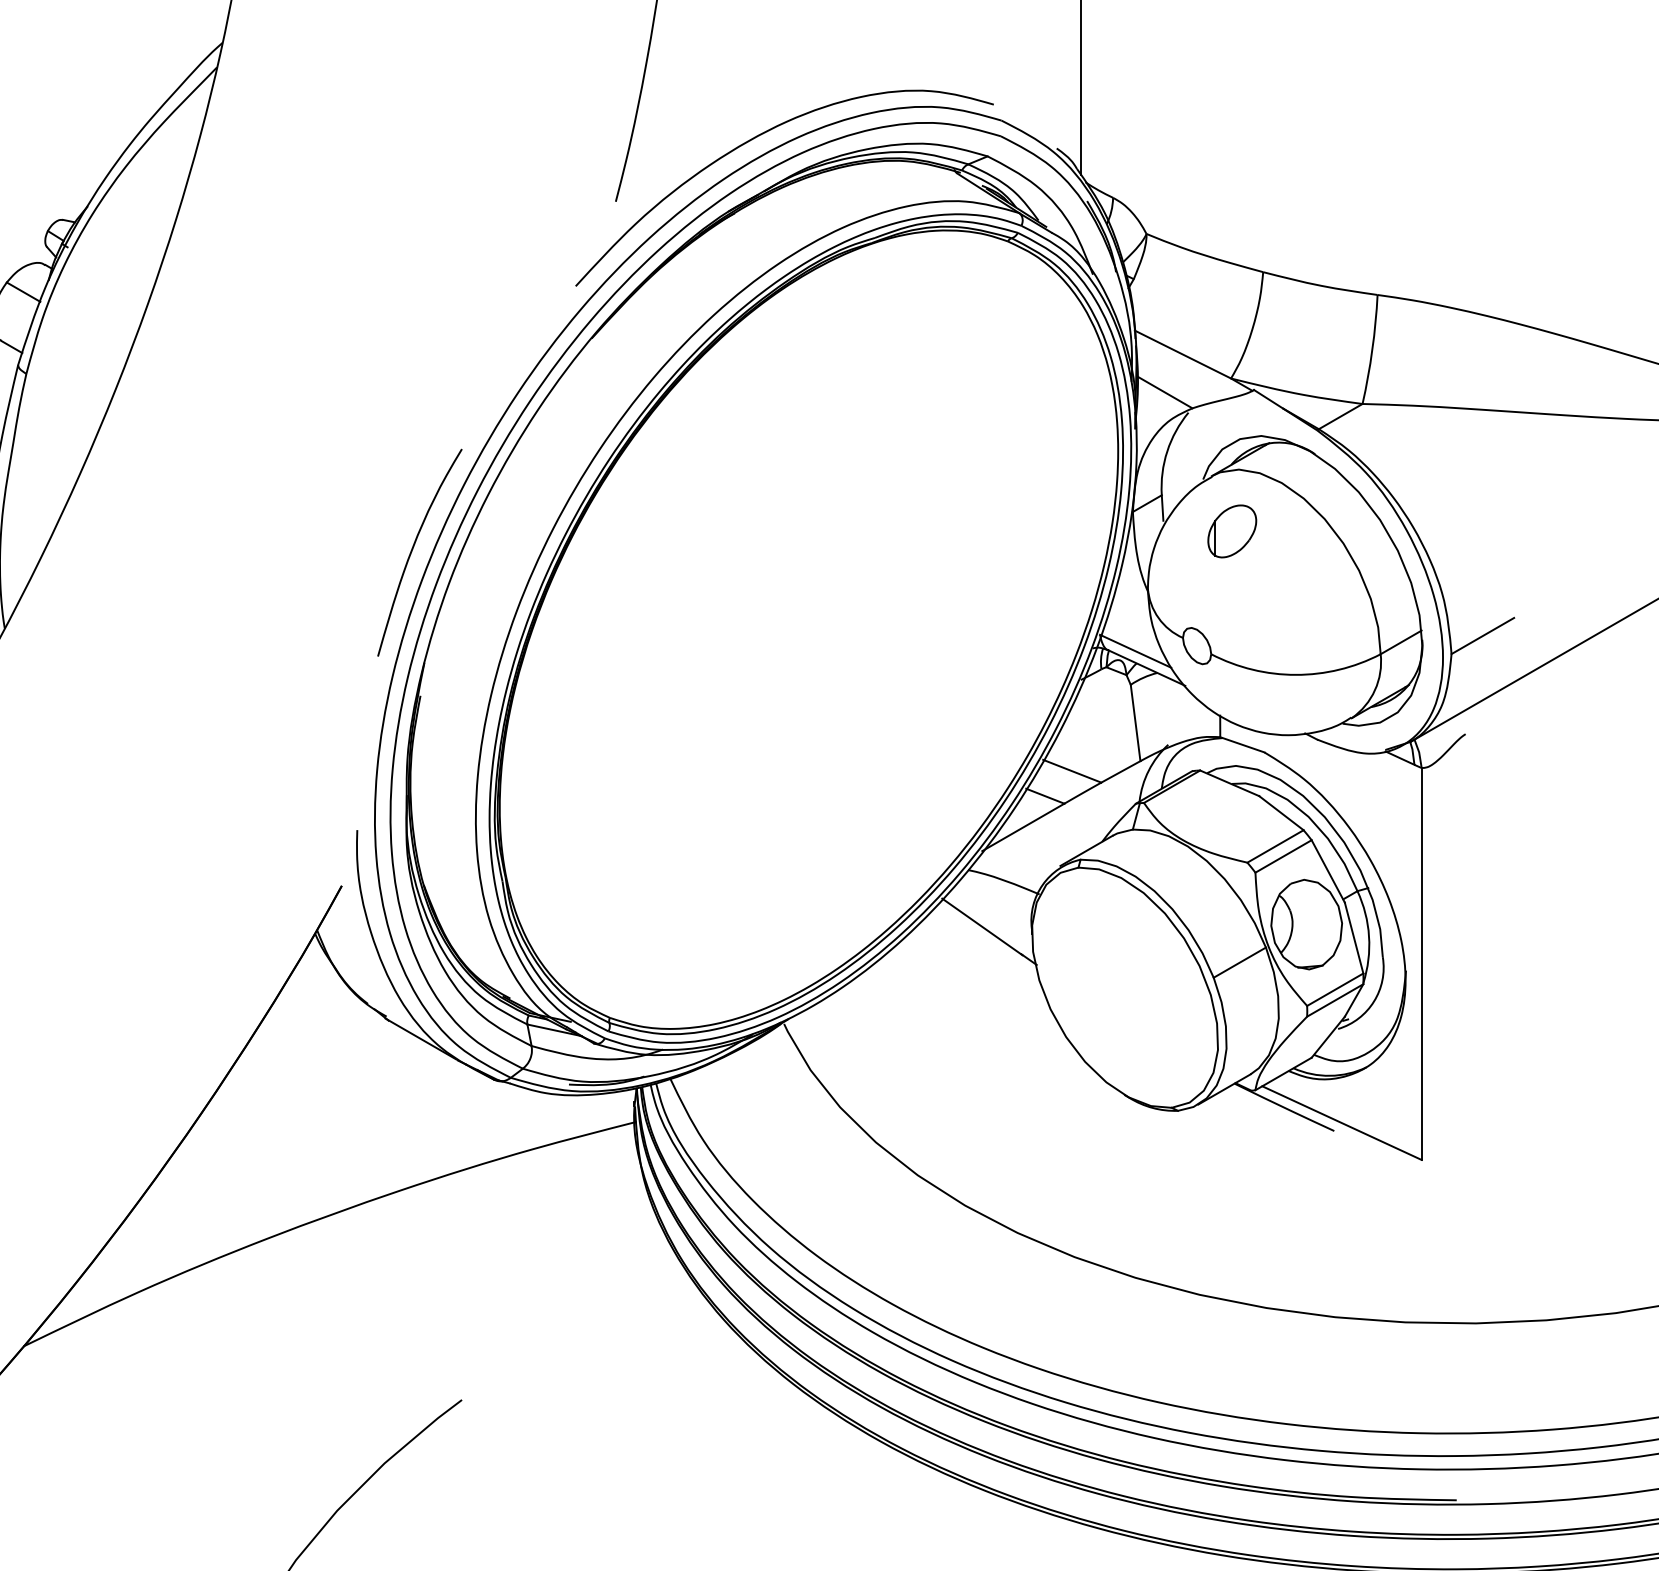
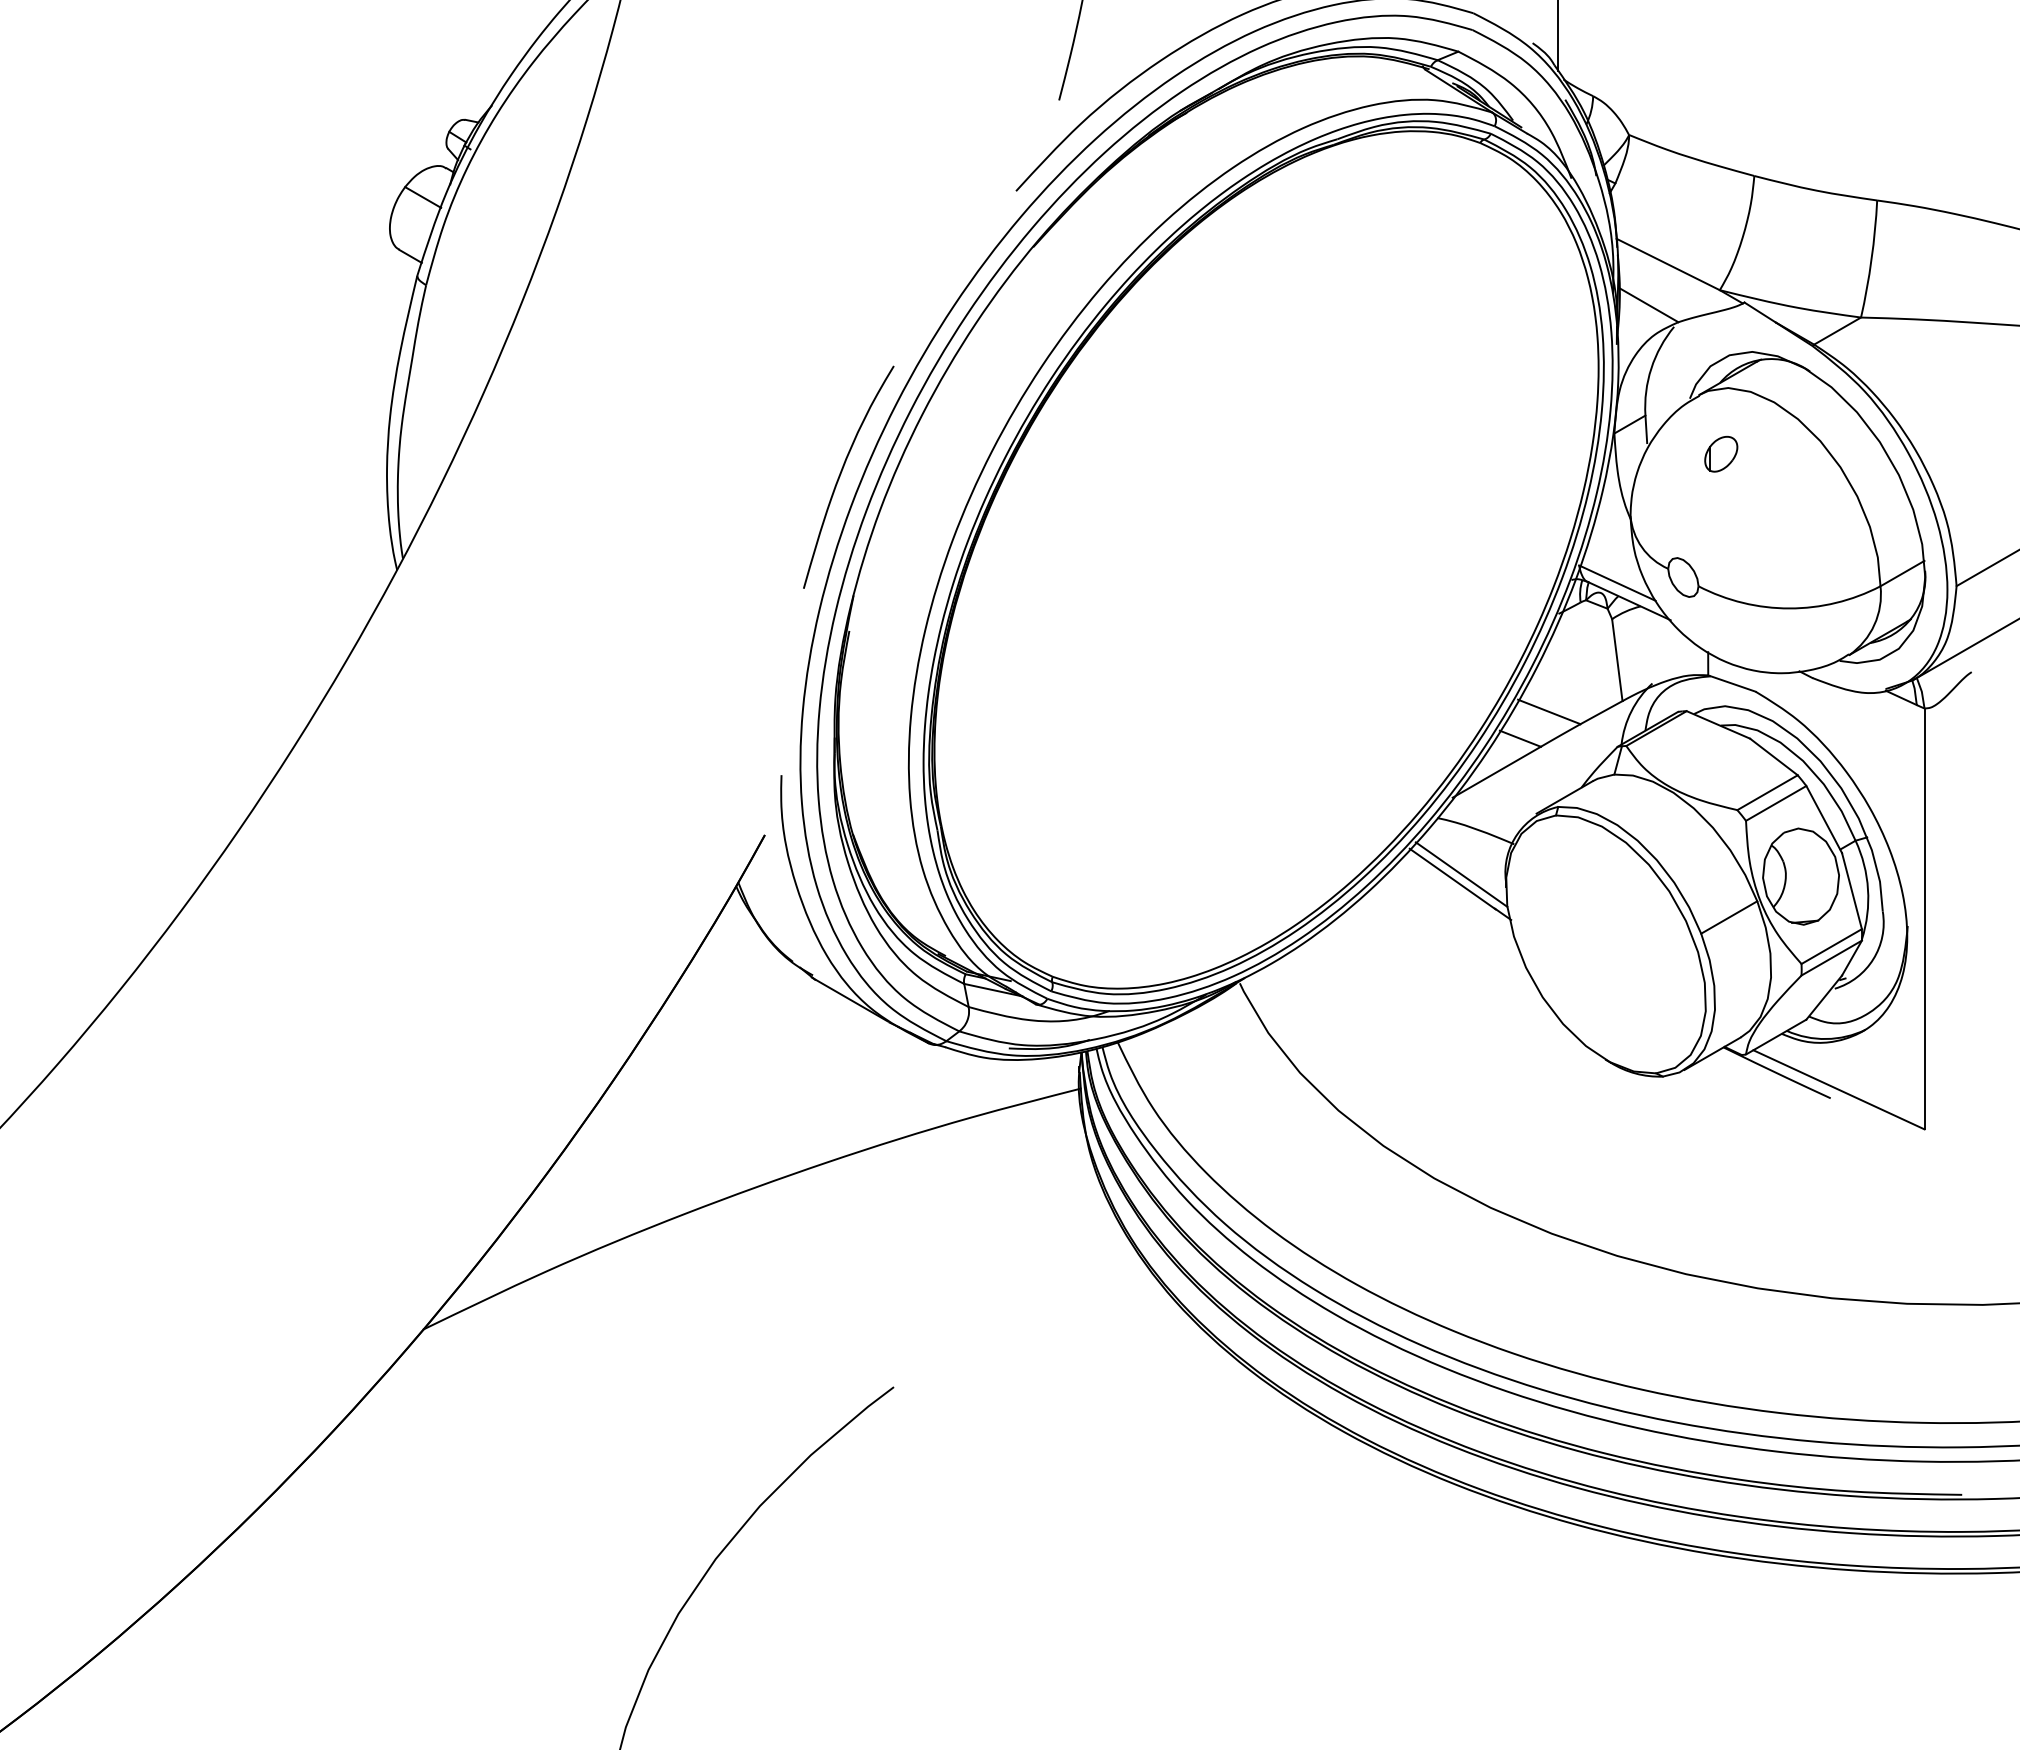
part: (1232, 530) -> (1721, 453), size x0.62
line: (990, 922) -> (1461, 874), added

